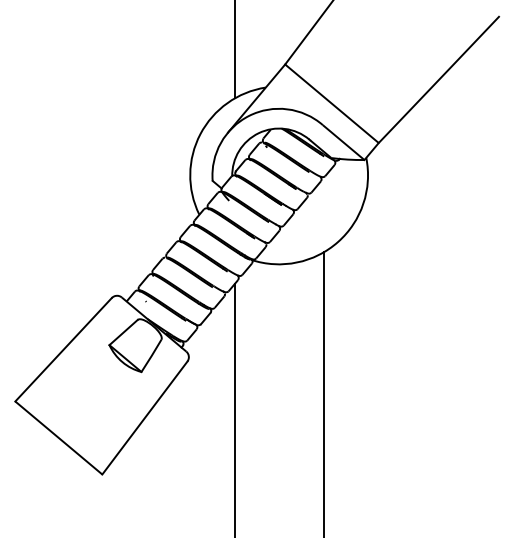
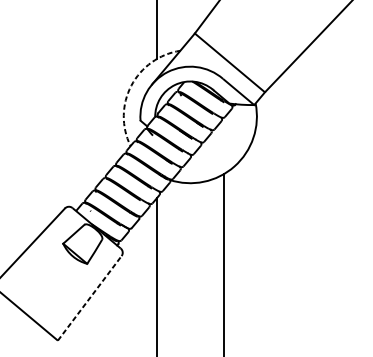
arc: (200, 134) -> (131, 85), solid -> dashed
line: (144, 418) -> (89, 298), solid -> dashed

